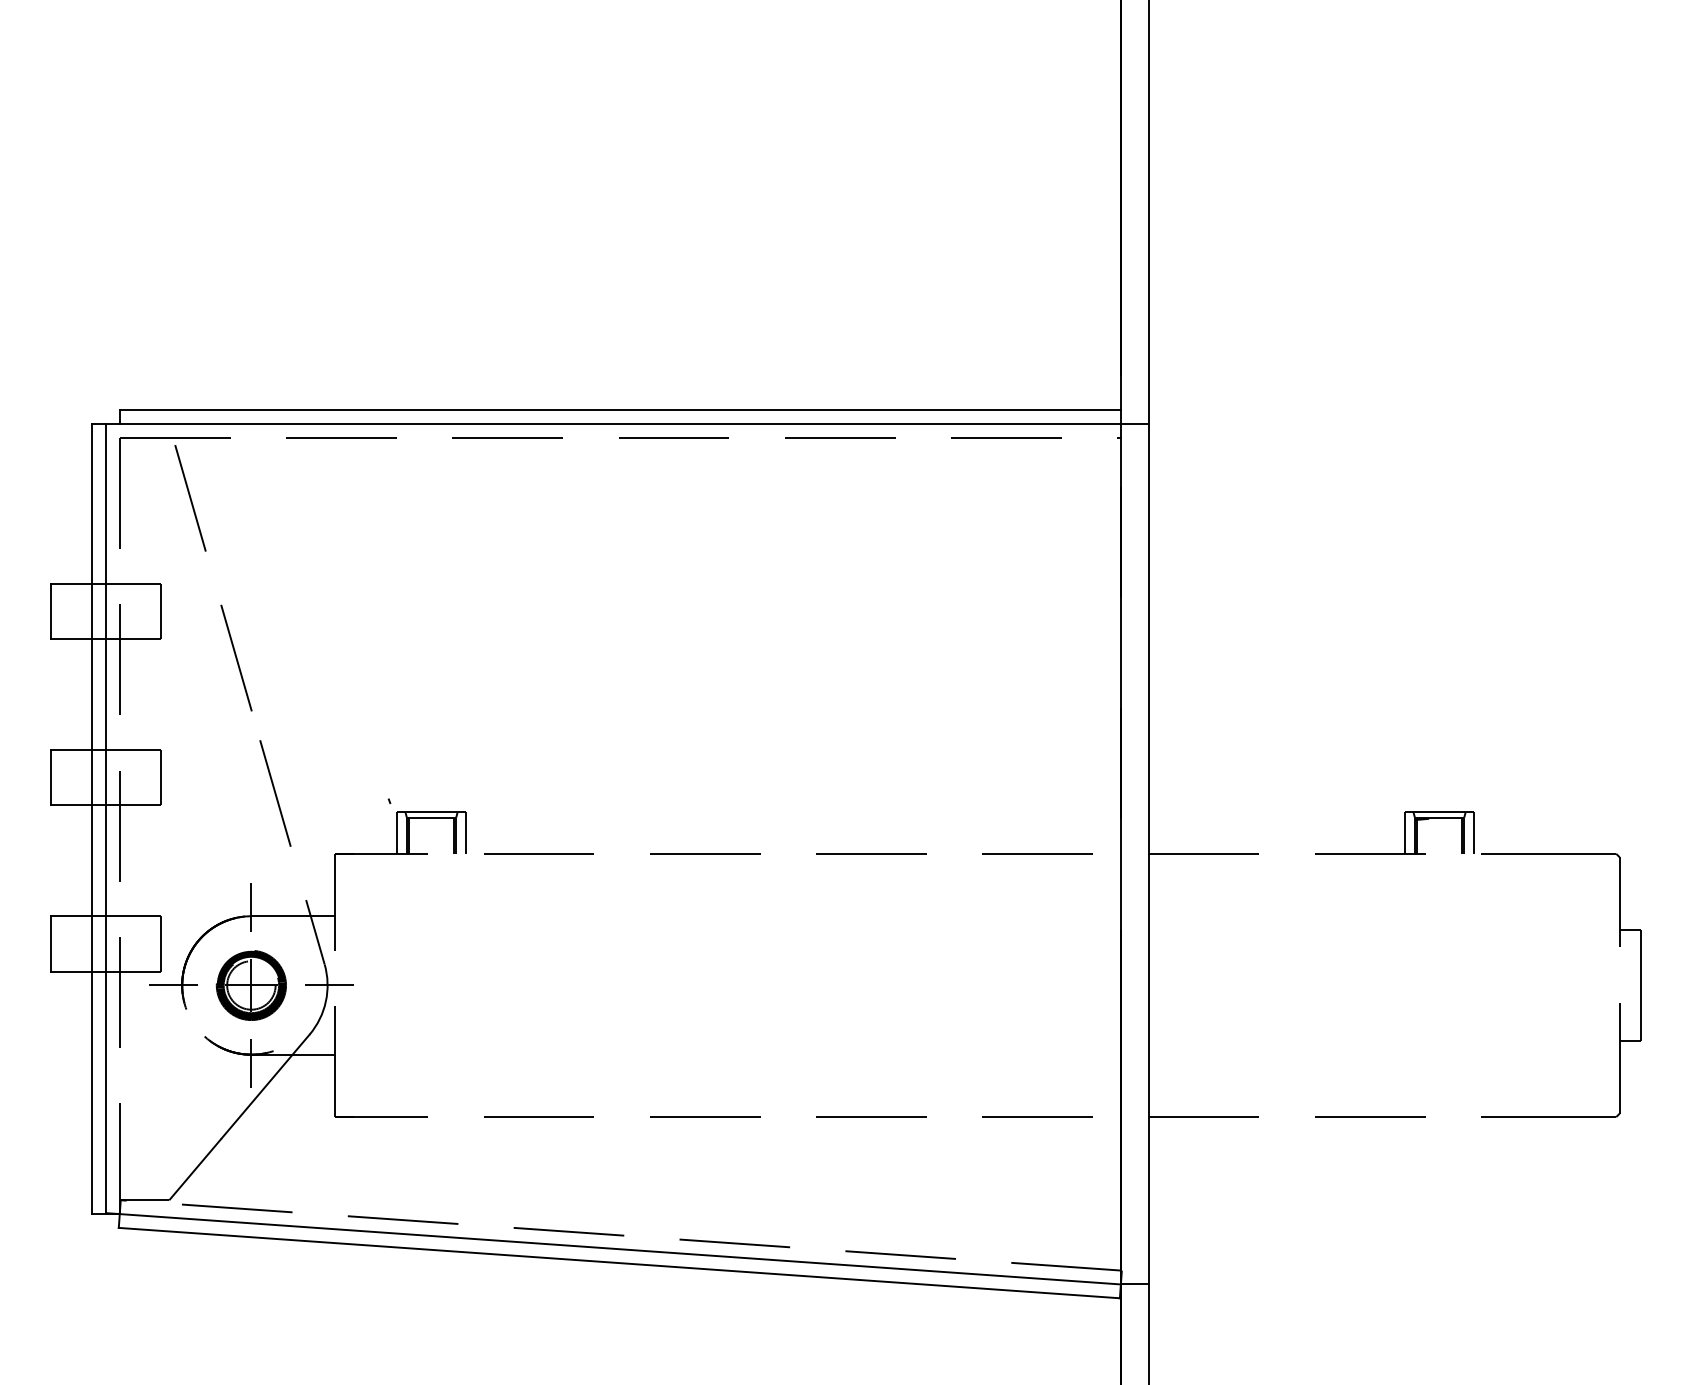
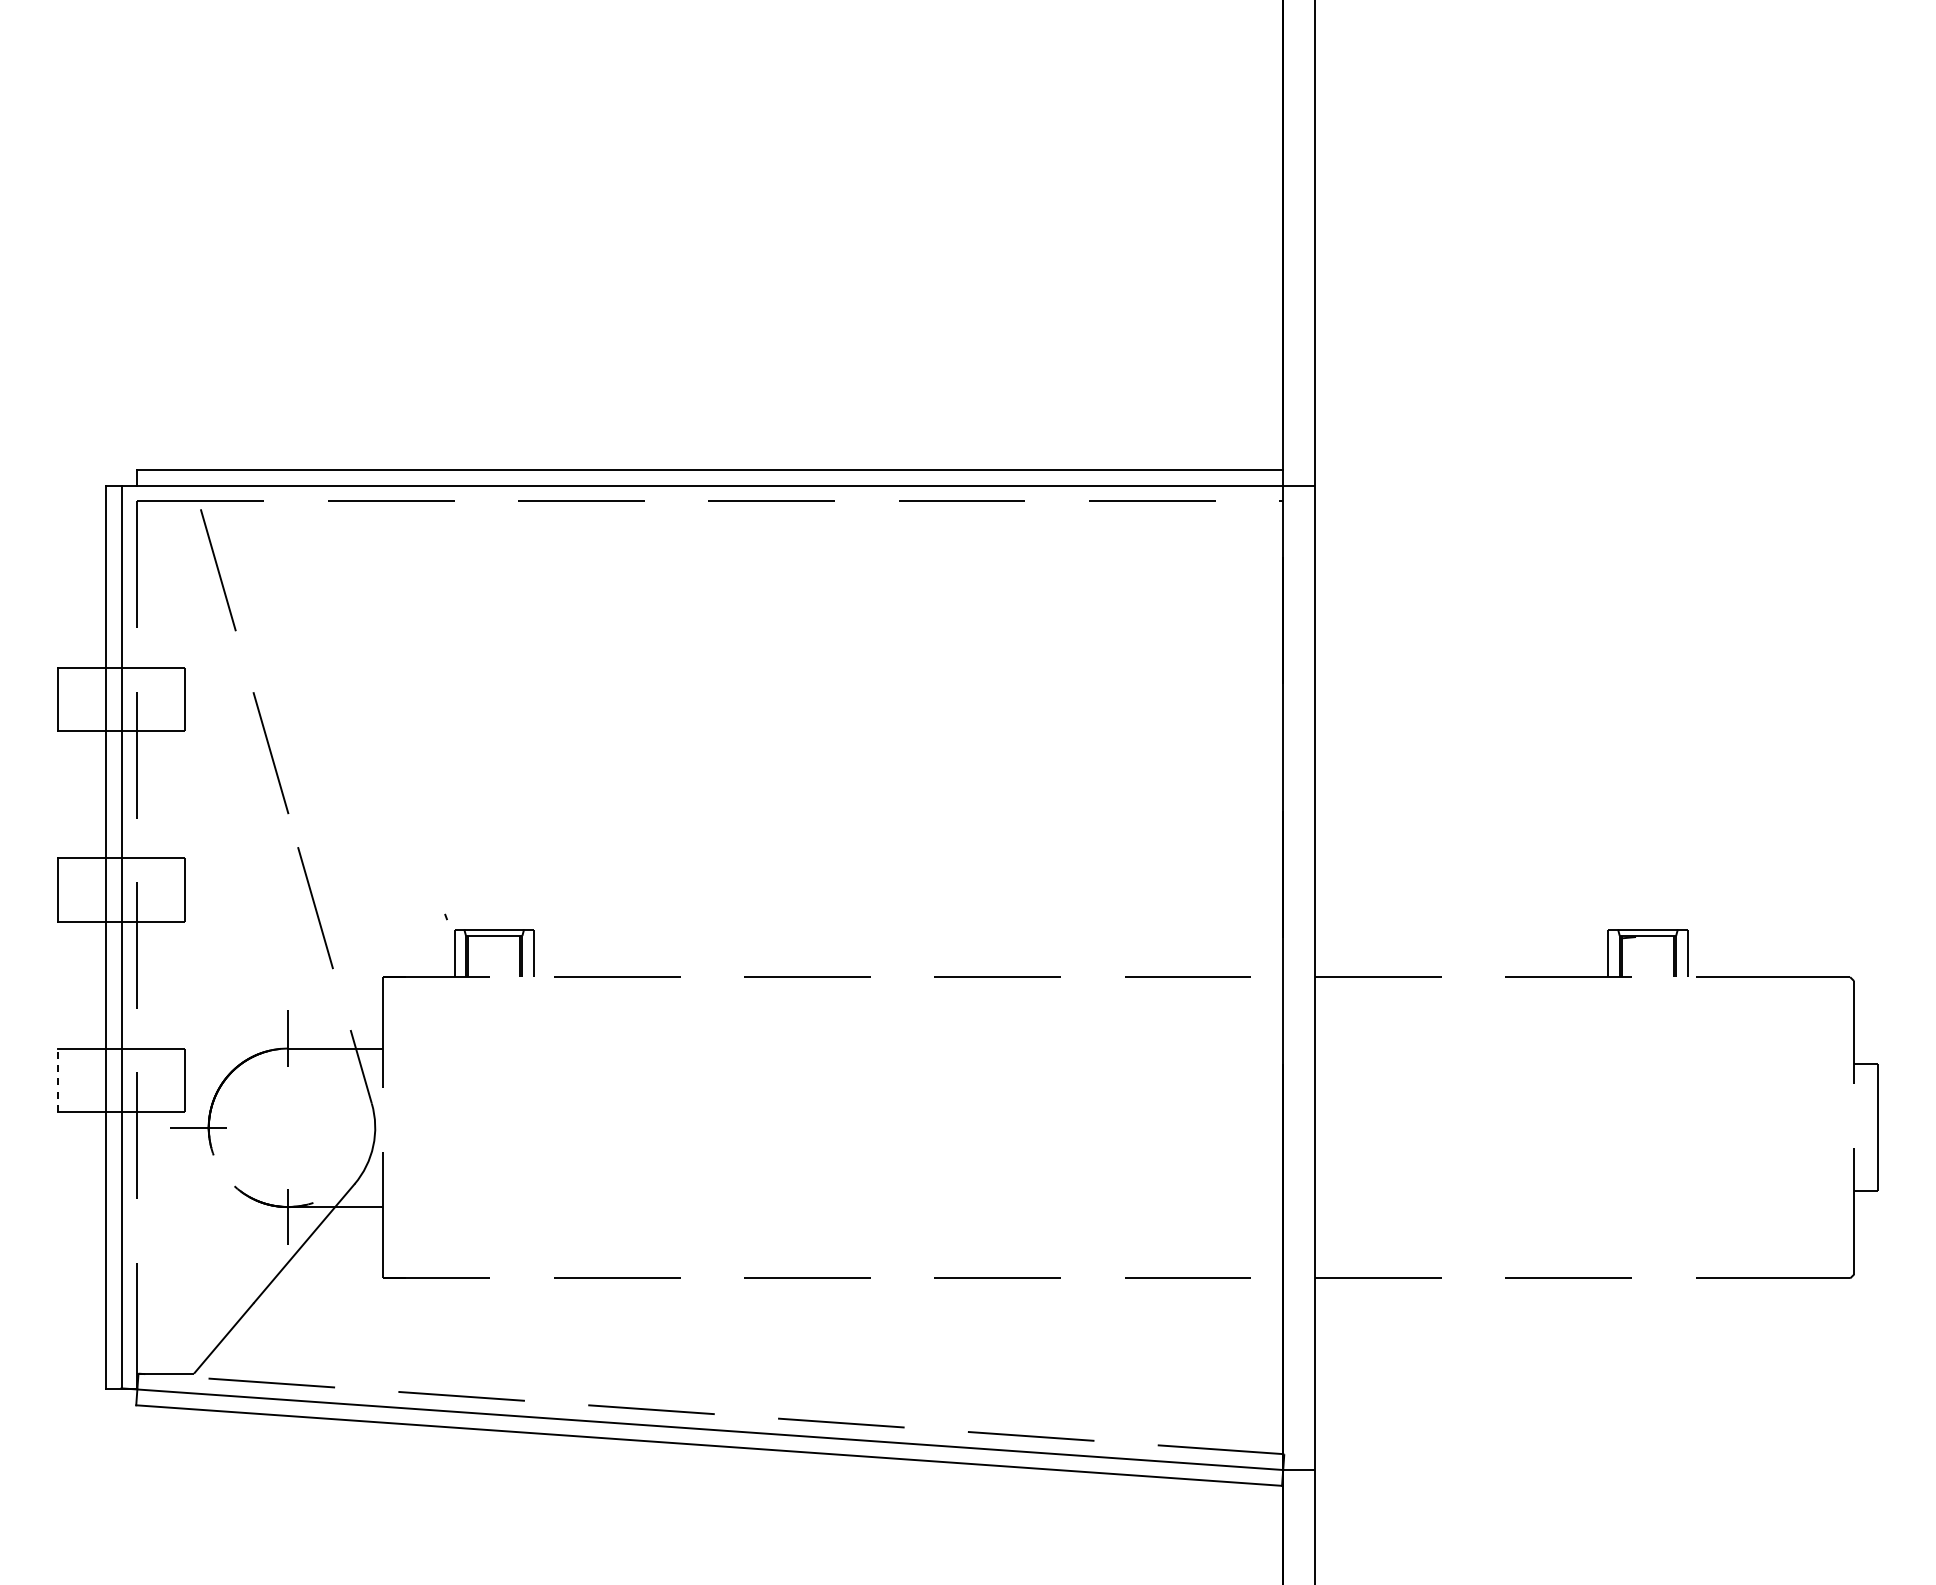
line: (50, 944) -> (58, 1080), solid -> dashed
part: (250, 985) -> (287, 1127), removed
line: (328, 985) -> (376, 1127), removed

